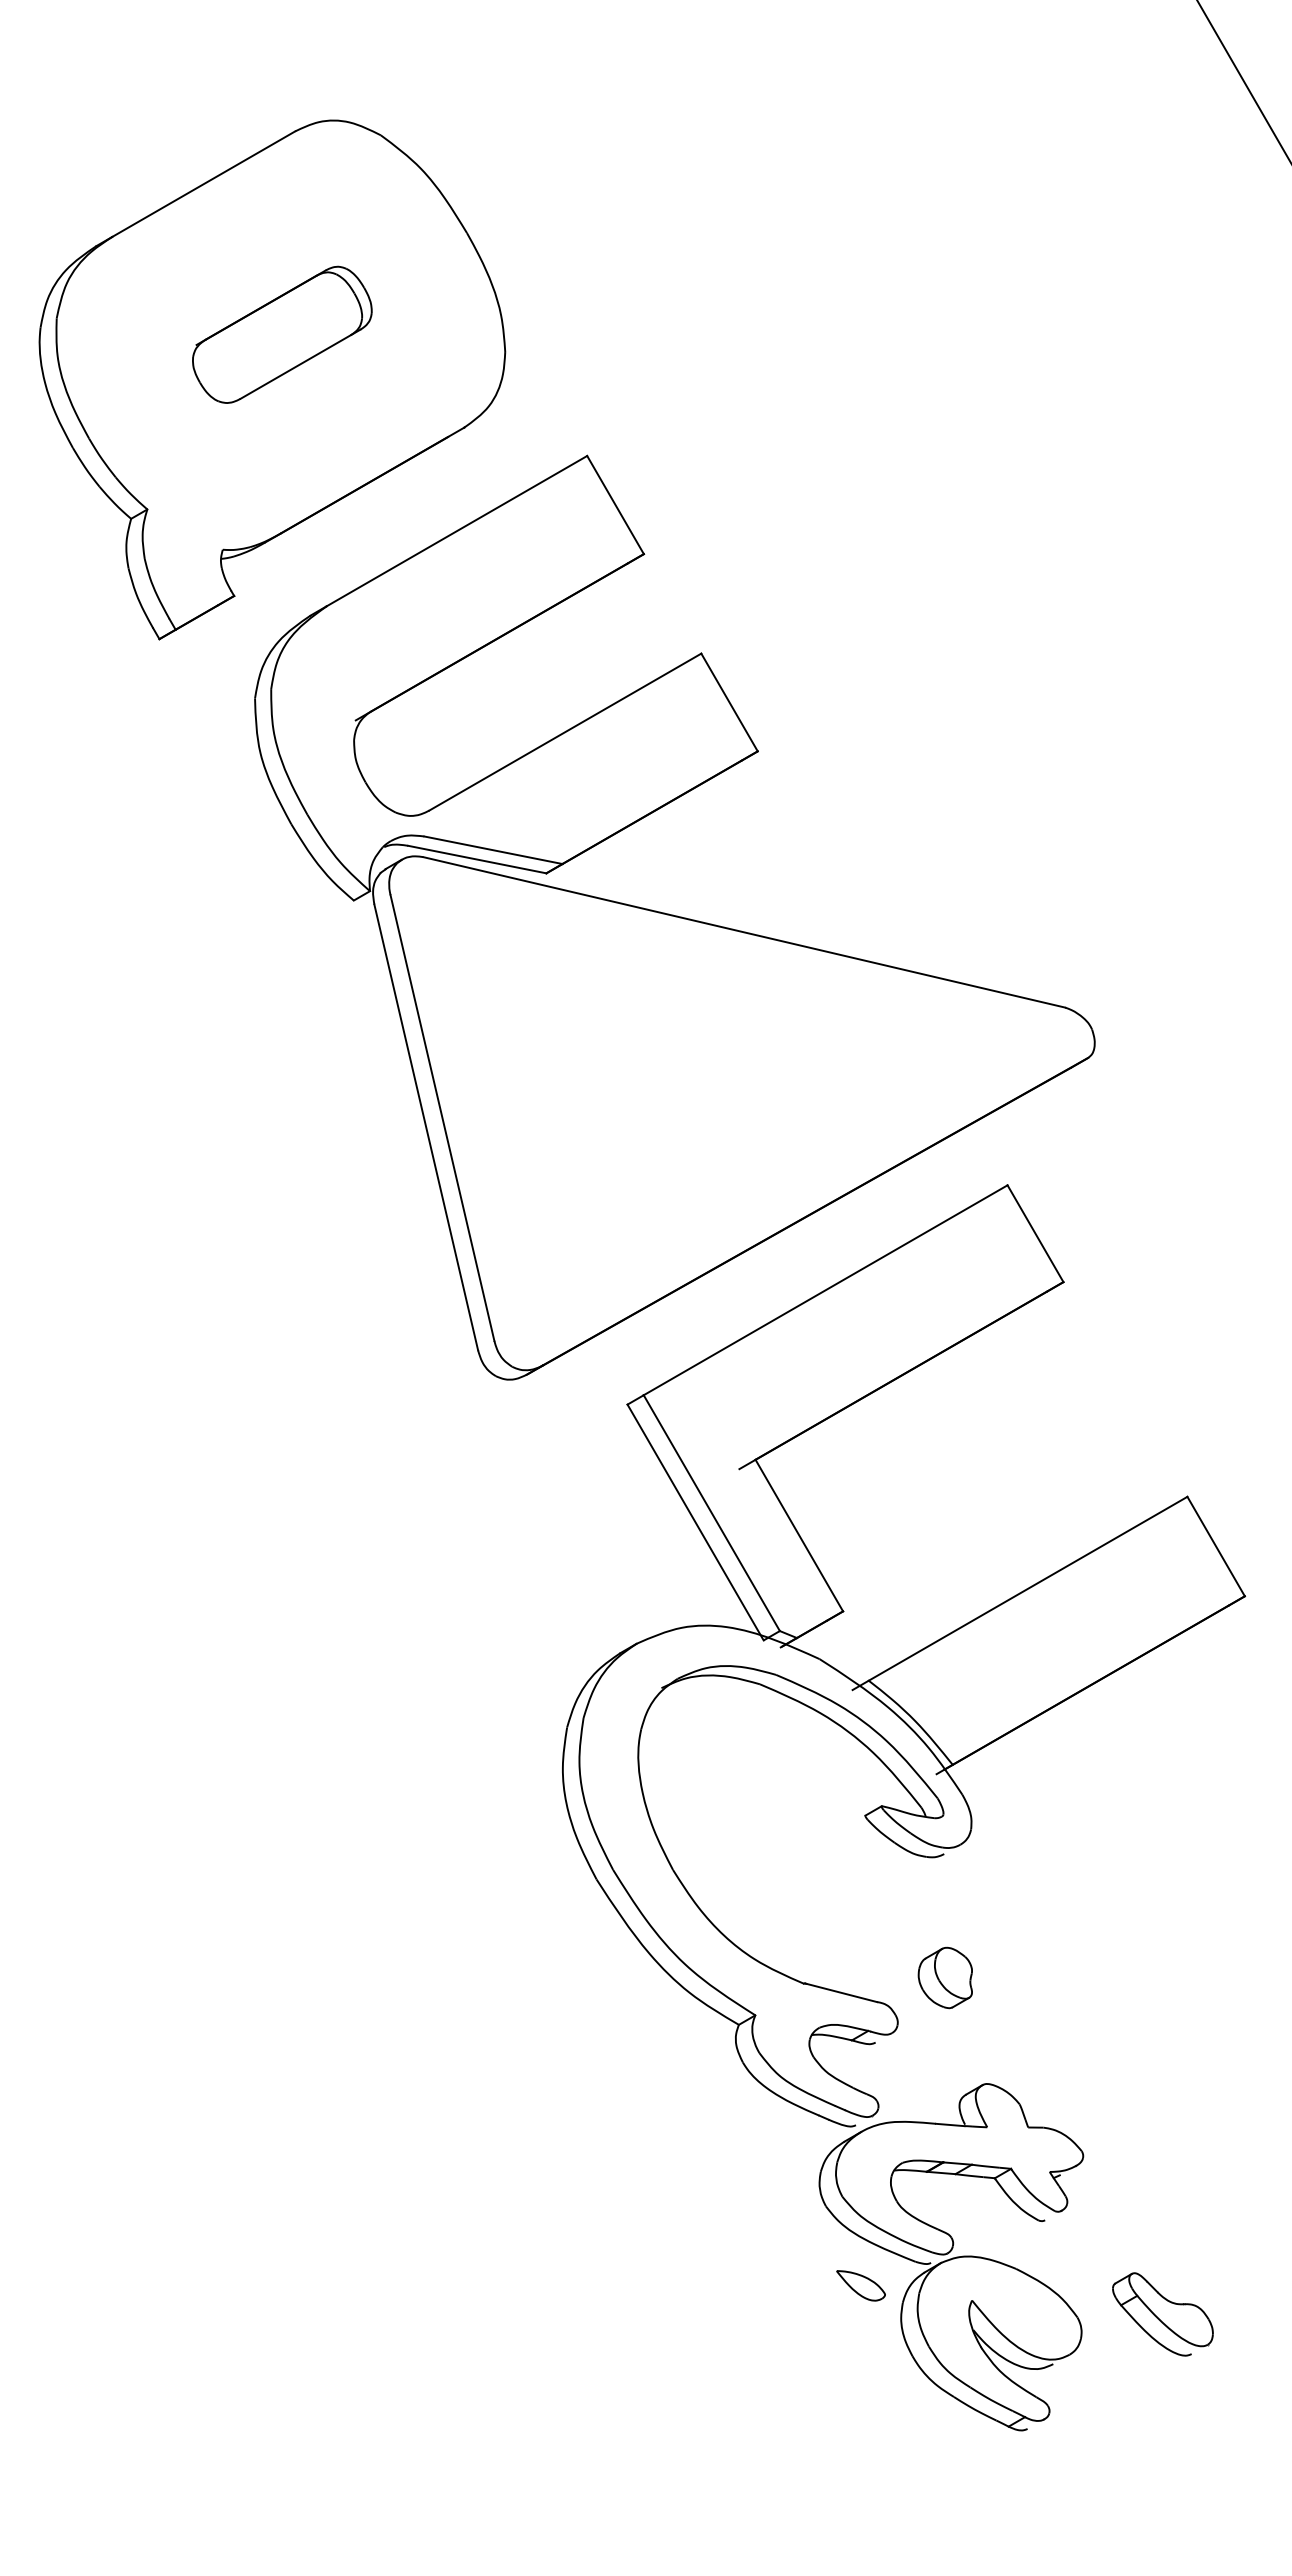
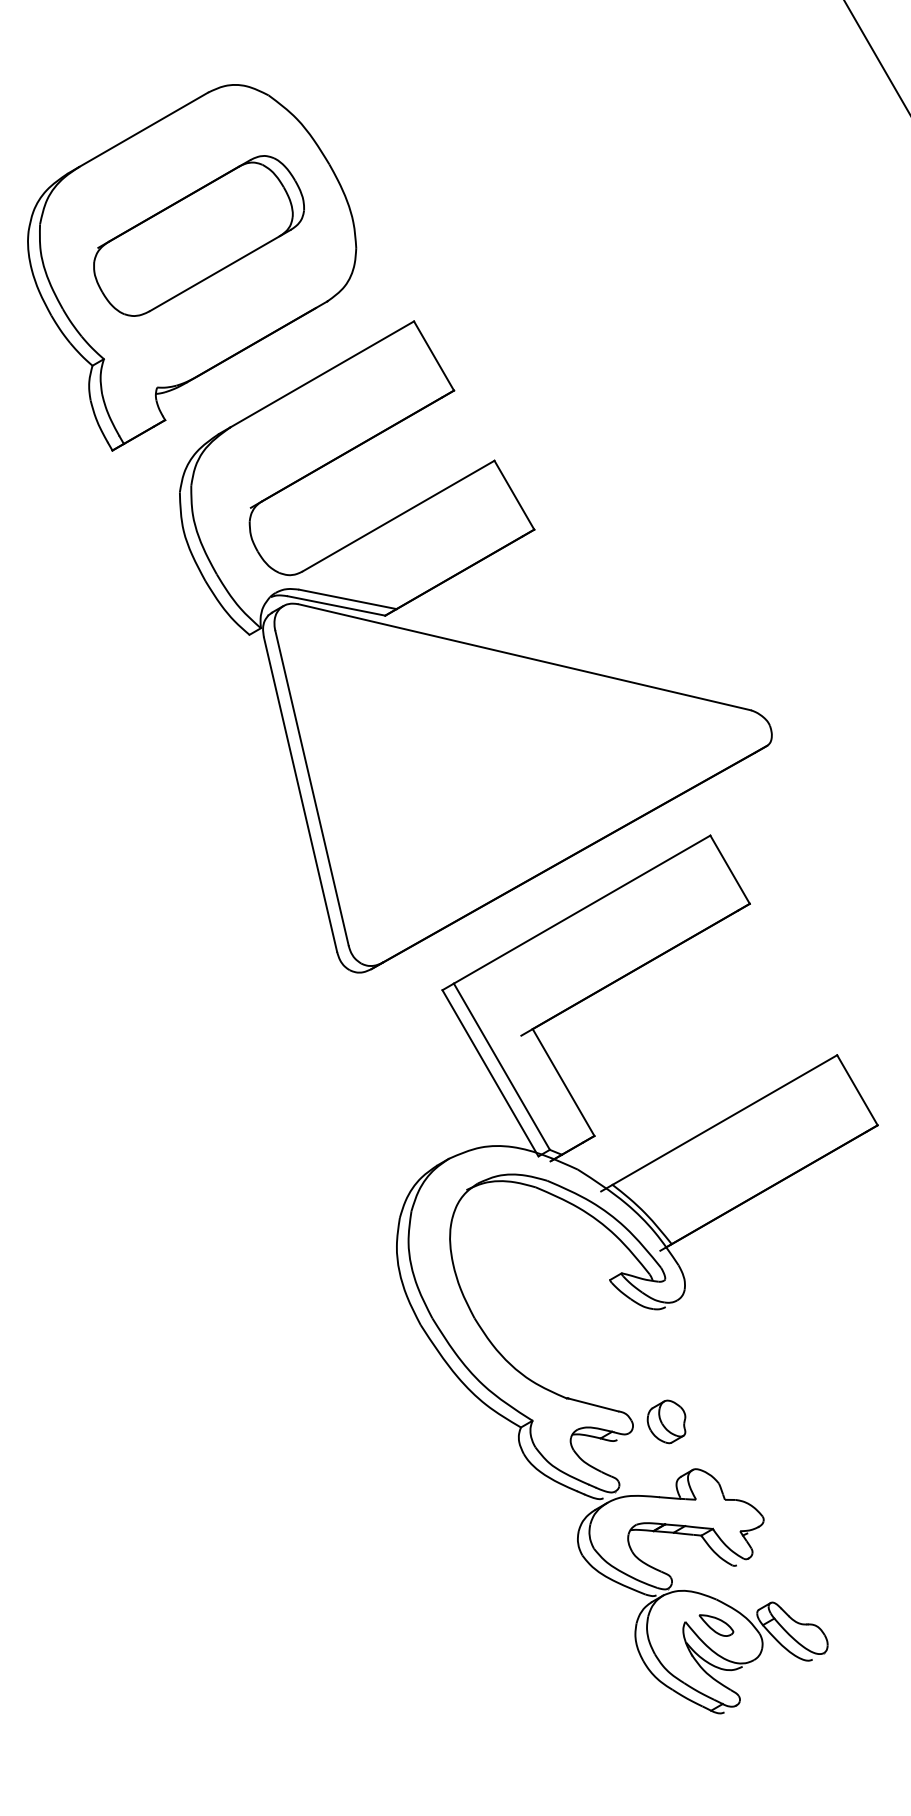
part: (282, 334) -> (199, 235), size x1.67
part: (944, 1977) -> (665, 1421), moved
part: (860, 2285) -> (715, 1625), moved
part: (1162, 2314) -> (792, 1631), moved

